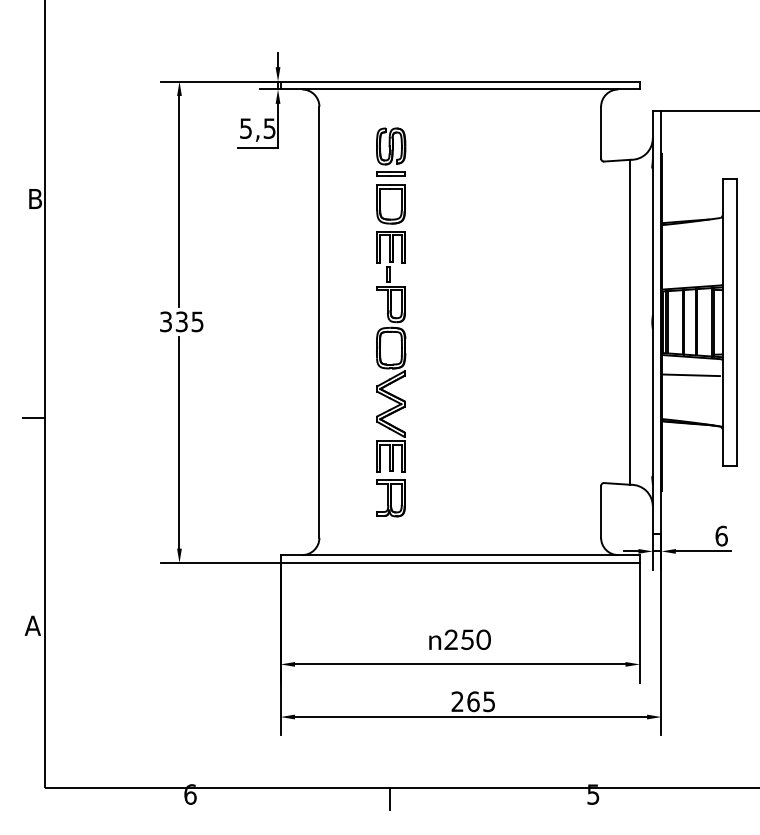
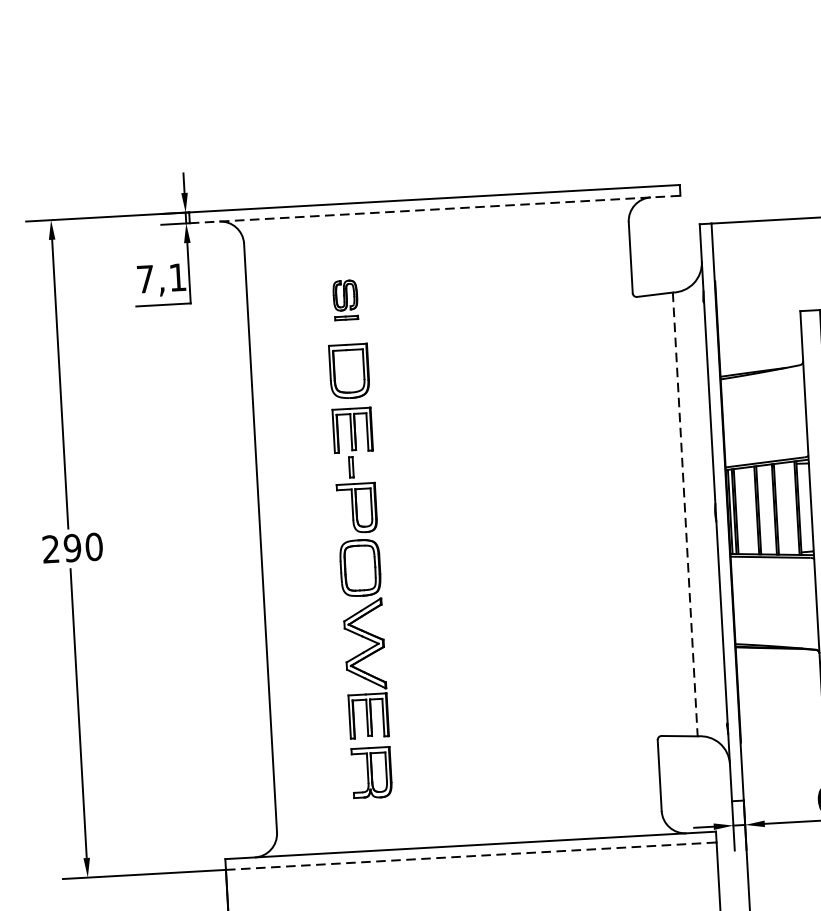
line: (460, 89) -> (435, 209), solid -> dashed
text: (257, 128) -> (161, 278), 5,5 -> 7,1
part: (391, 151) -> (345, 299), size x0.6
text: (181, 321) -> (72, 547), 335 -> 290
line: (630, 322) -> (685, 514), solid -> dashed
line: (690, 375) -> (771, 582), removed
line: (460, 563) -> (471, 856), solid -> dashed

